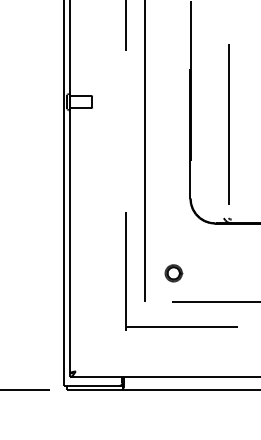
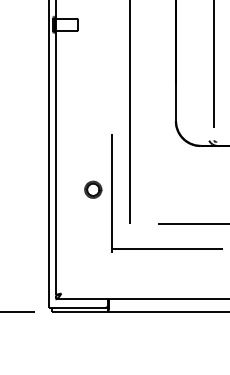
part: (173, 273) -> (93, 189), moved

